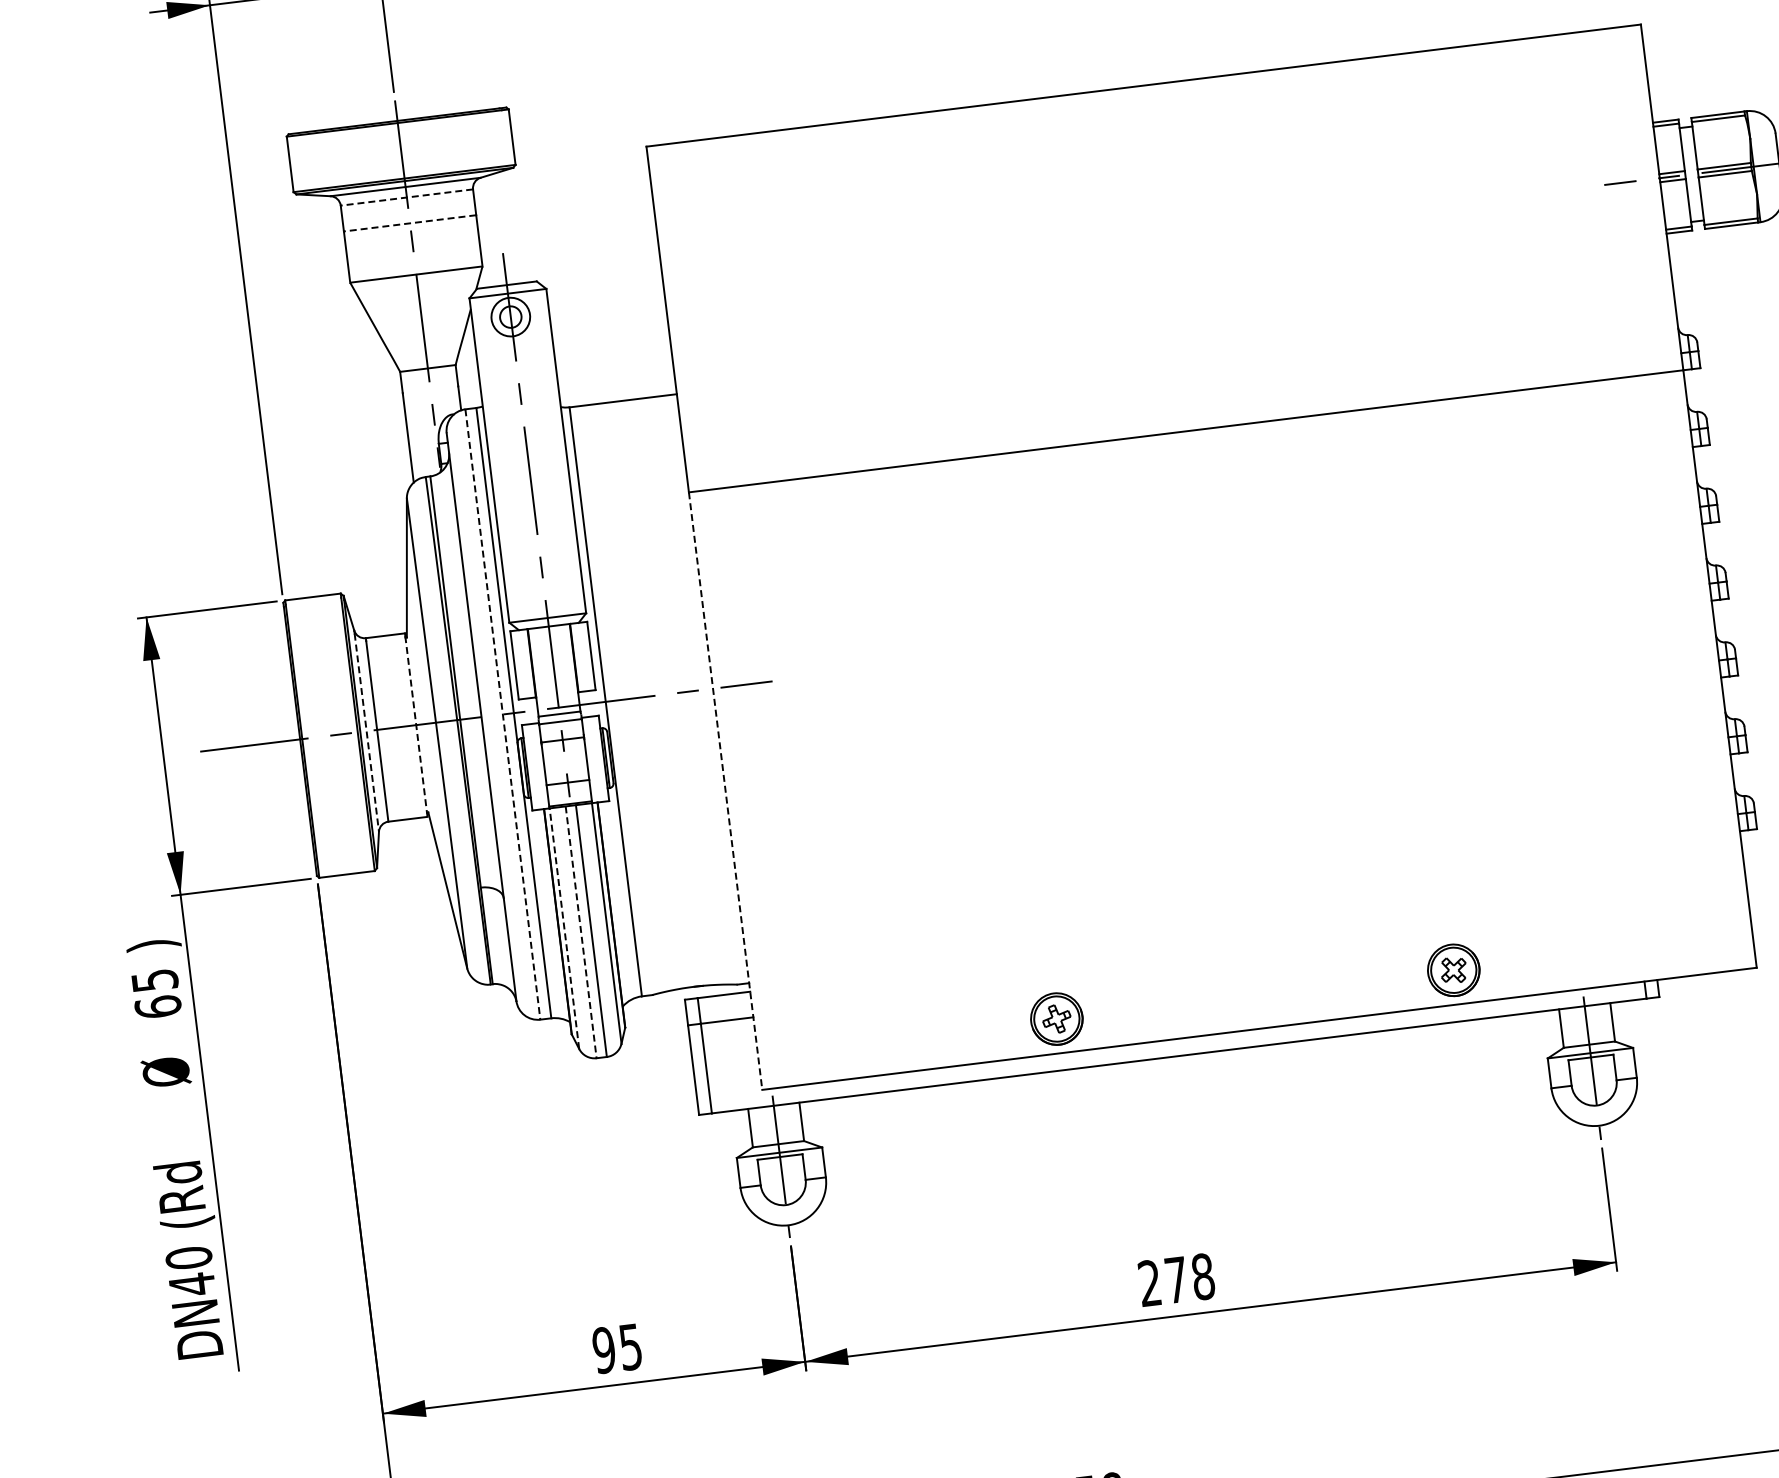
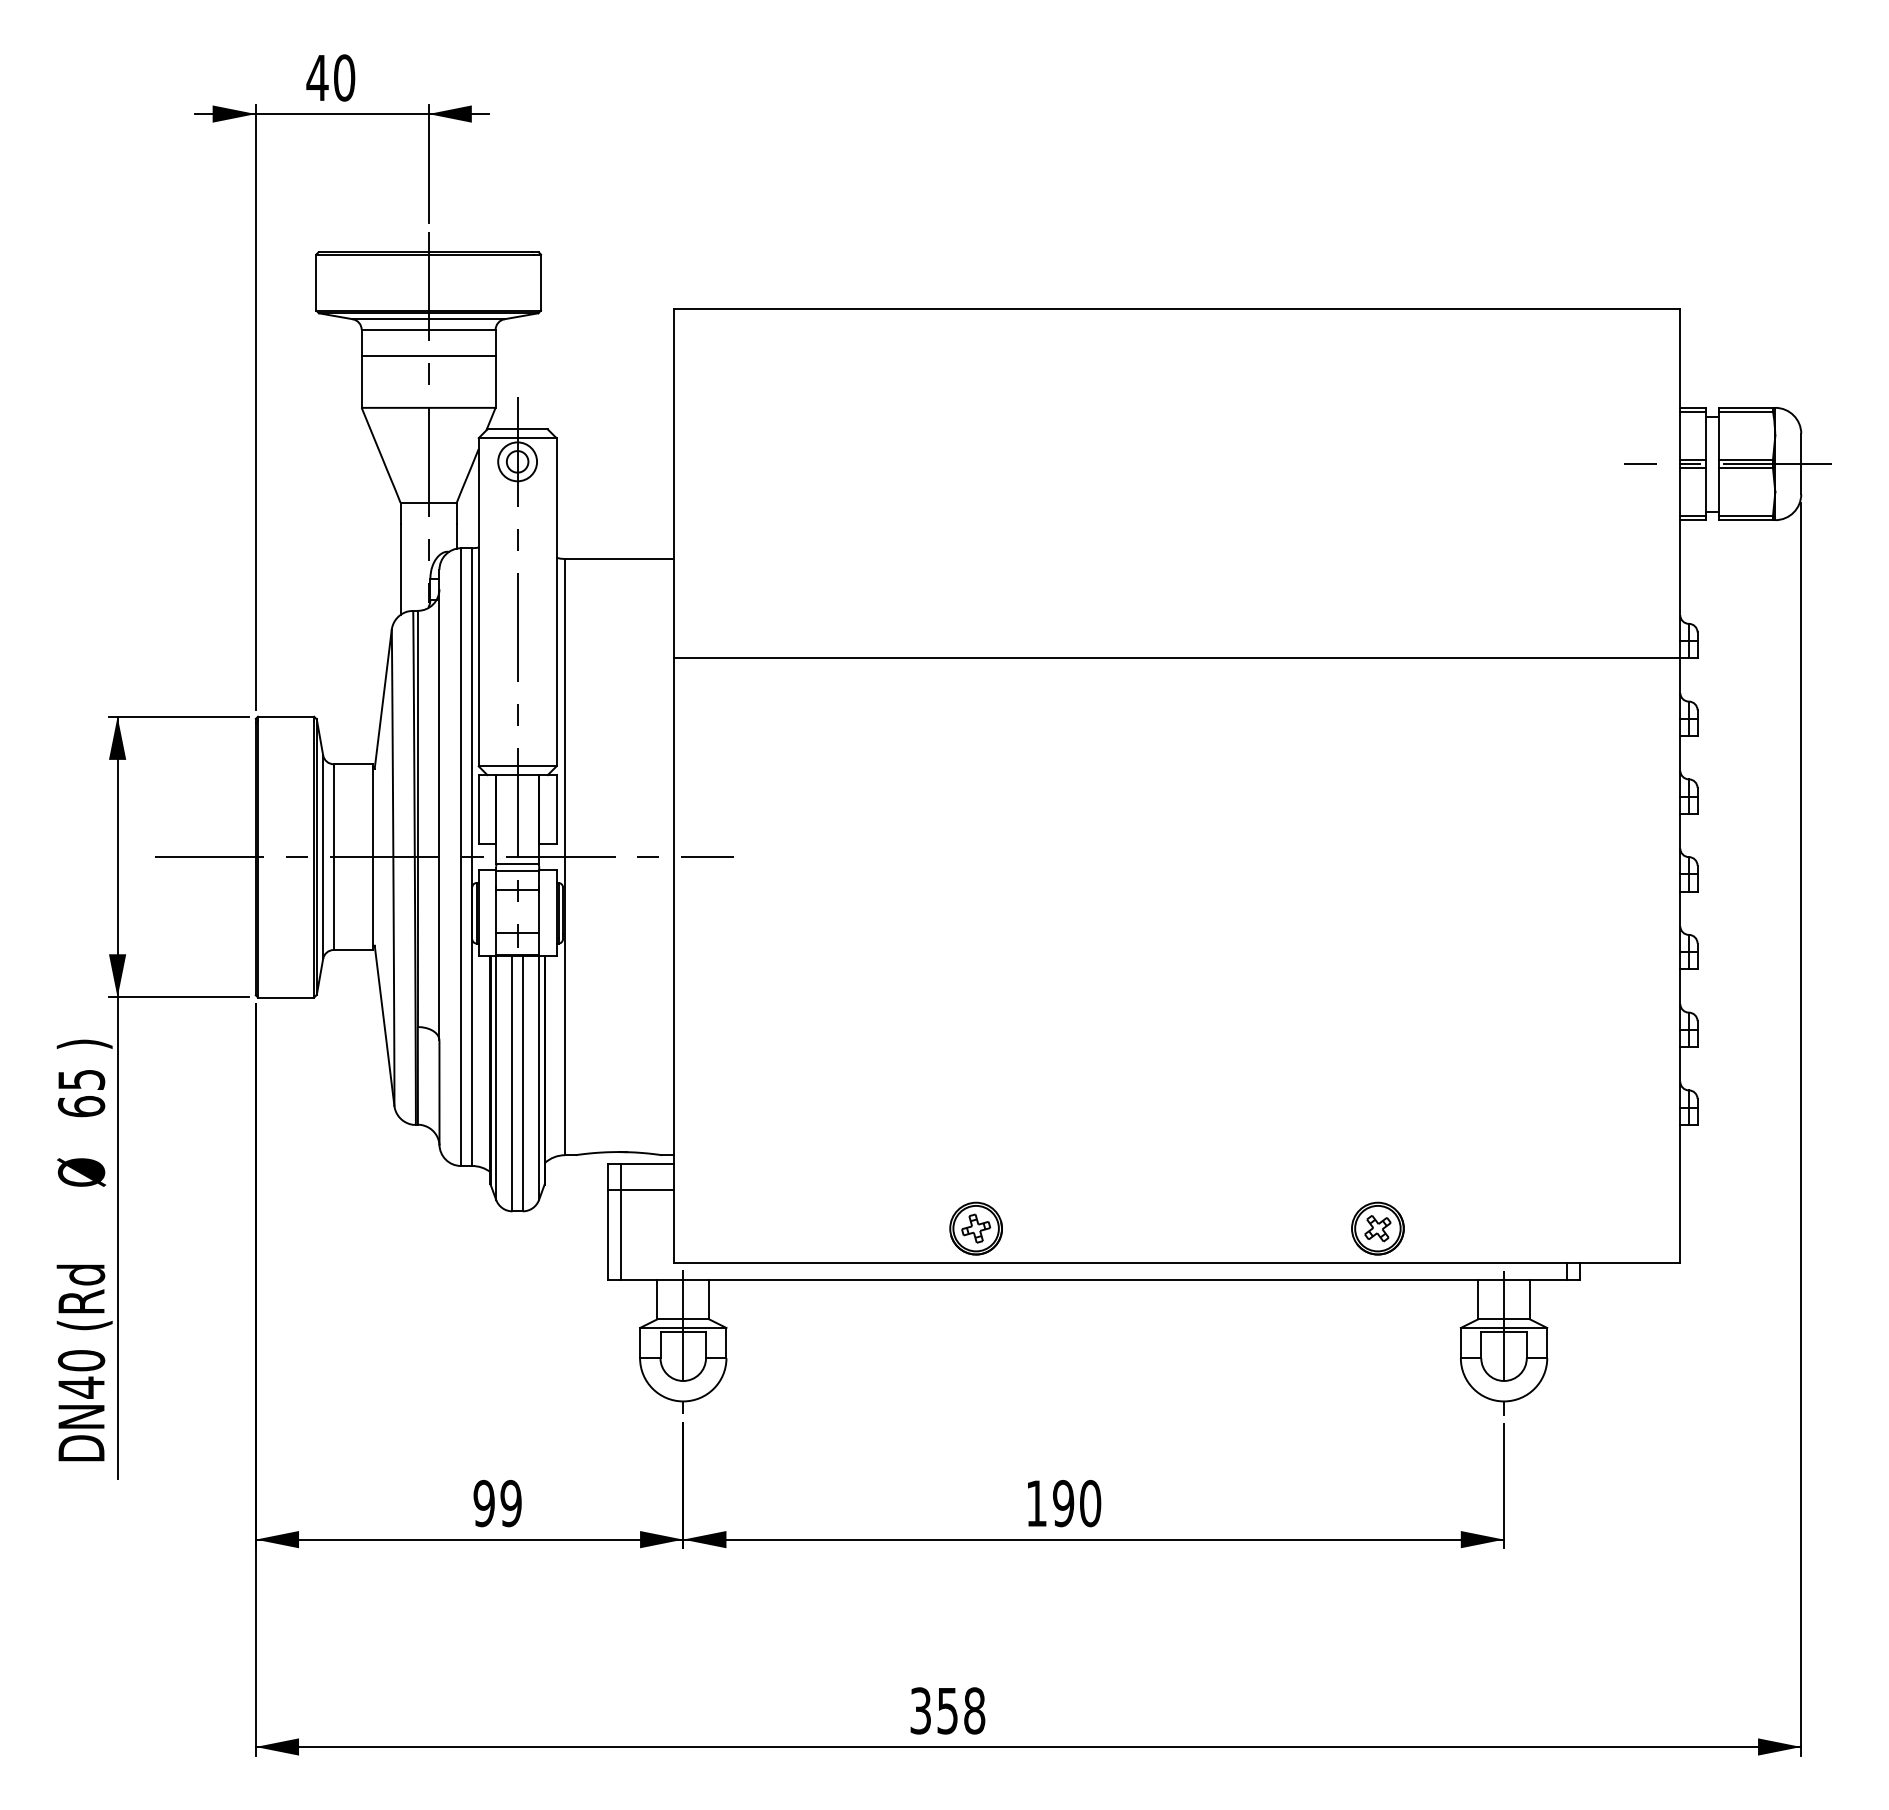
line: (406, 197) -> (428, 329), dashed -> solid
line: (409, 223) -> (428, 356), dashed -> solid
line: (503, 714) -> (461, 857), dashed -> solid
line: (416, 727) -> (373, 859), dashed -> solid
line: (367, 733) -> (323, 859), dashed -> solid
line: (725, 791) -> (673, 961), dashed -> solid
line: (564, 928) -> (496, 1078), dashed -> solid
line: (581, 932) -> (512, 1084), dashed -> solid
text: (1176, 1280) -> (1063, 1503), 278 -> 190
text: (630, 1346) -> (510, 1502), 95 -> 99

